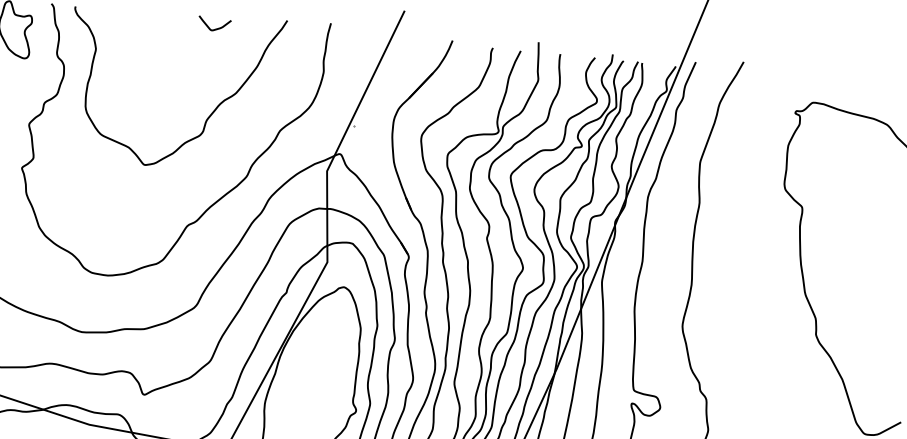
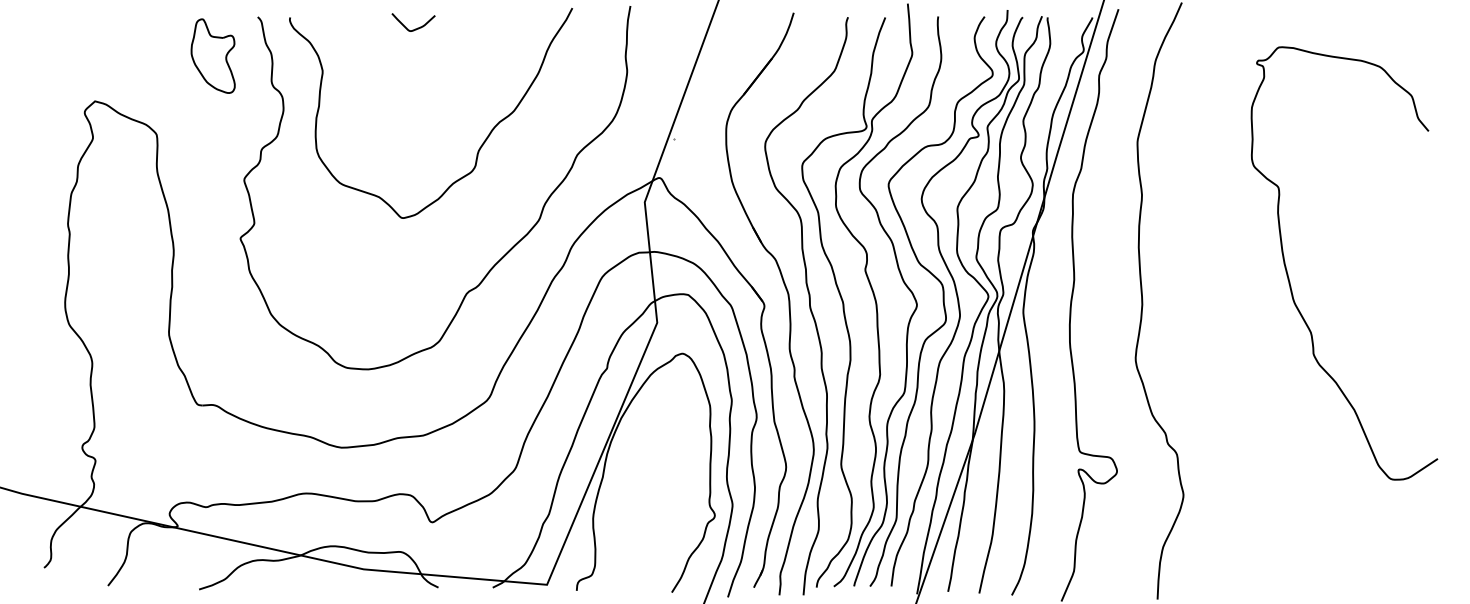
curve: (215, 28) -> (415, 28), moved

